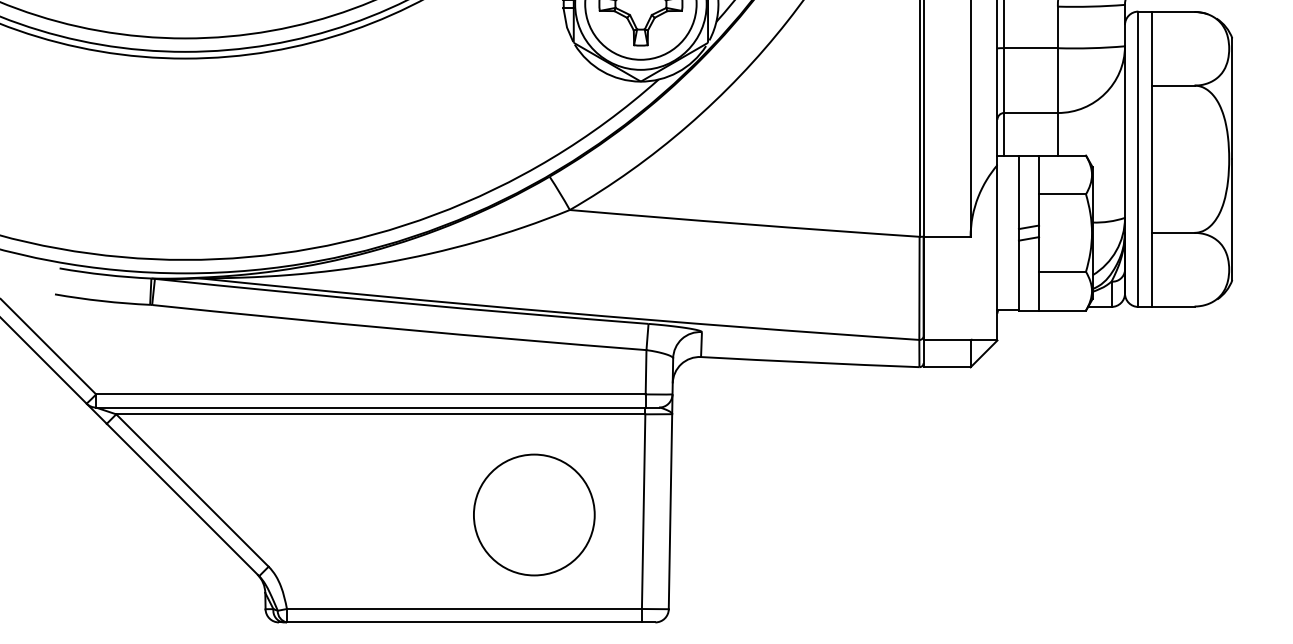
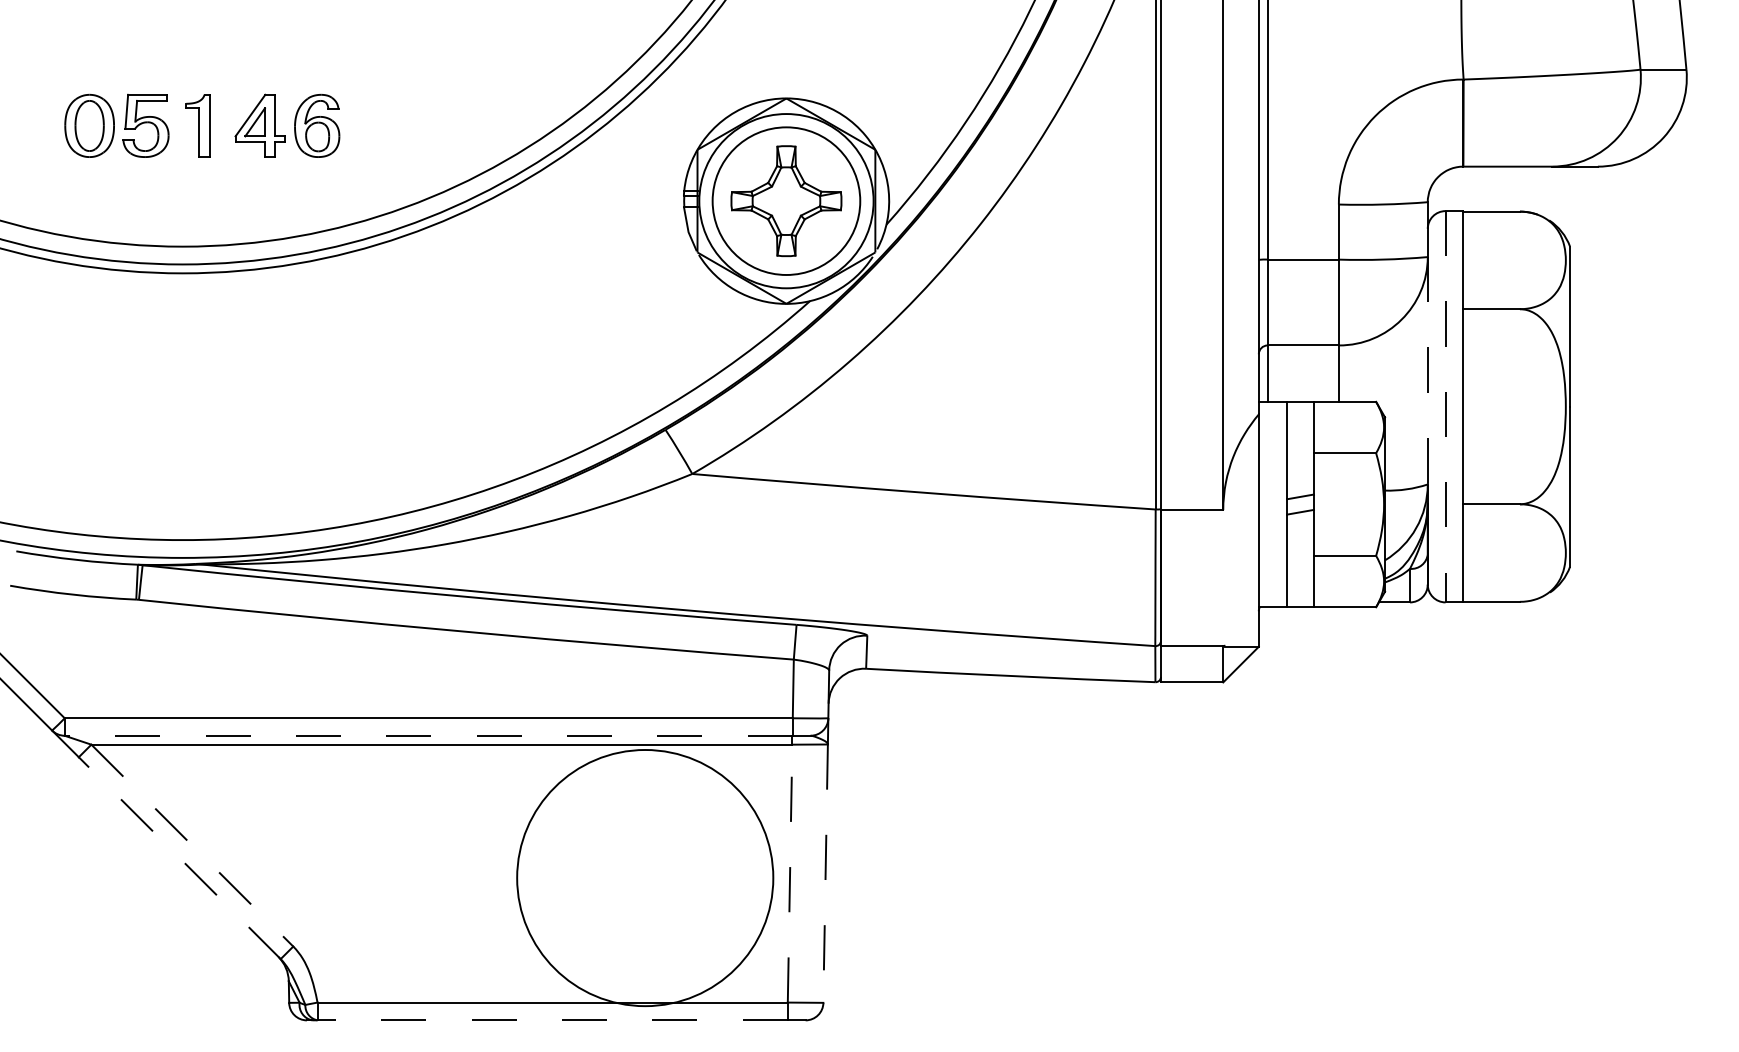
line: (1124, 131) -> (1427, 370), solid -> dashed
line: (1138, 159) -> (1445, 406), solid -> dashed
line: (370, 407) -> (428, 735), solid -> dashed
line: (192, 490) -> (192, 845), solid -> dashed
line: (182, 500) -> (179, 858), solid -> dashed
line: (643, 511) -> (790, 873), solid -> dashed
line: (670, 512) -> (825, 874), solid -> dashed
circle: (534, 515) -> (645, 878), size x1.6
line: (464, 622) -> (552, 1020), solid -> dashed

